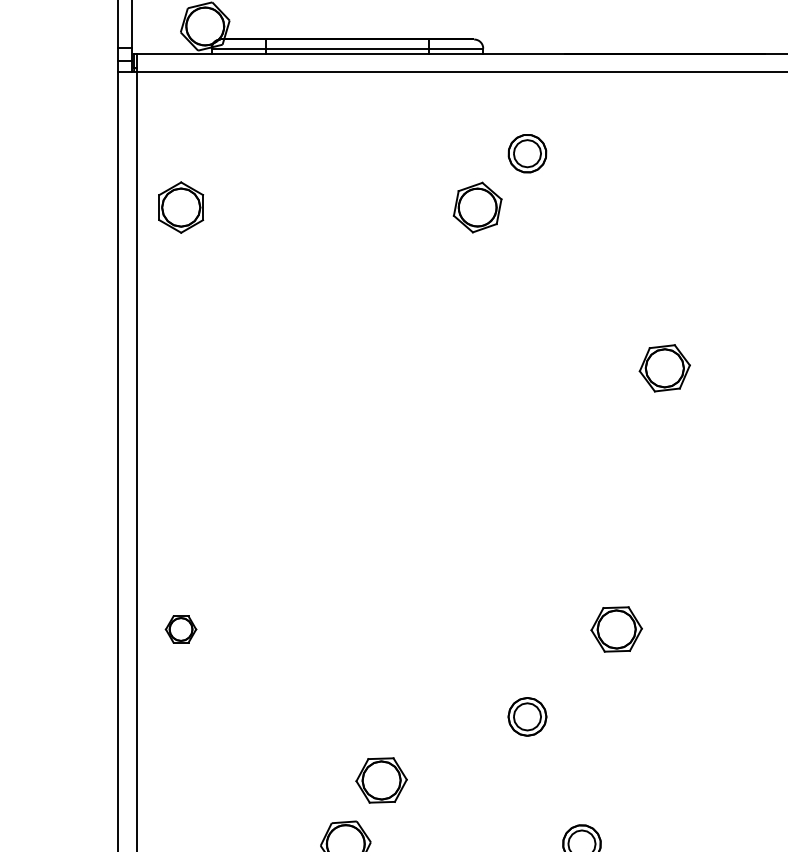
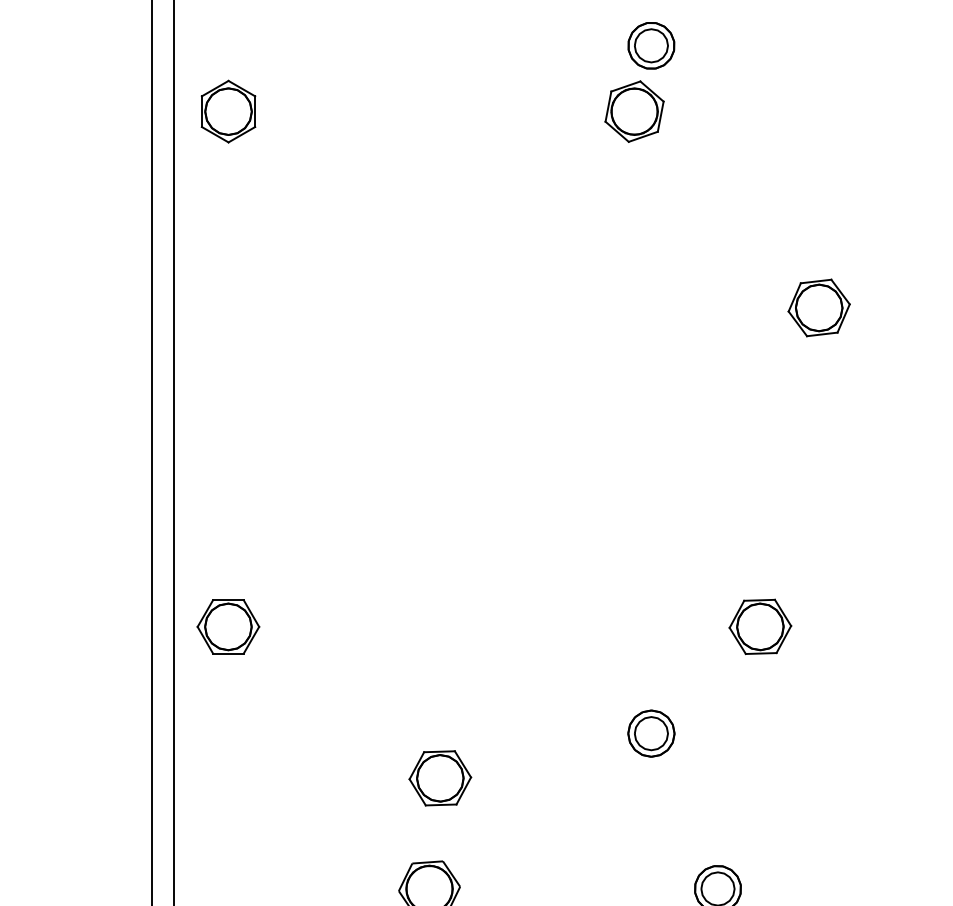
part: (477, 207) -> (634, 111), moved
part: (180, 629) -> (227, 626), size x1.67
part: (381, 780) -> (440, 778), moved

